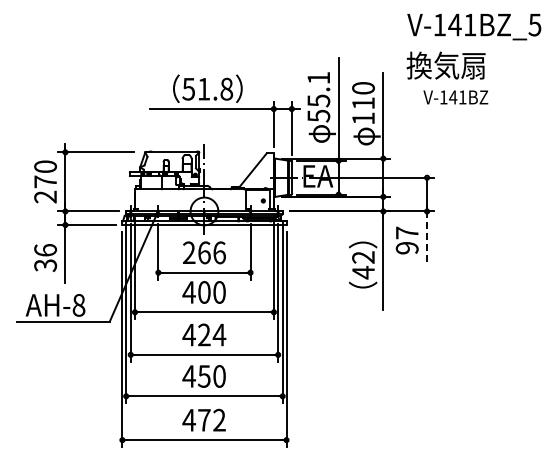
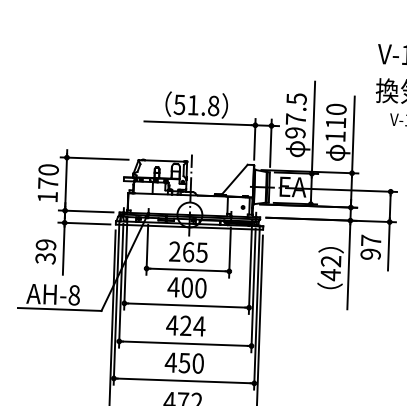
text: (318, 97) -> (295, 116), 55.1 -> 97.5
text: (45, 196) -> (47, 196), 270 -> 170
line: (427, 238) -> (389, 246), dashed -> solid
text: (45, 250) -> (46, 245), 36 -> 39
text: (219, 252) -> (202, 252), 266 -> 265

